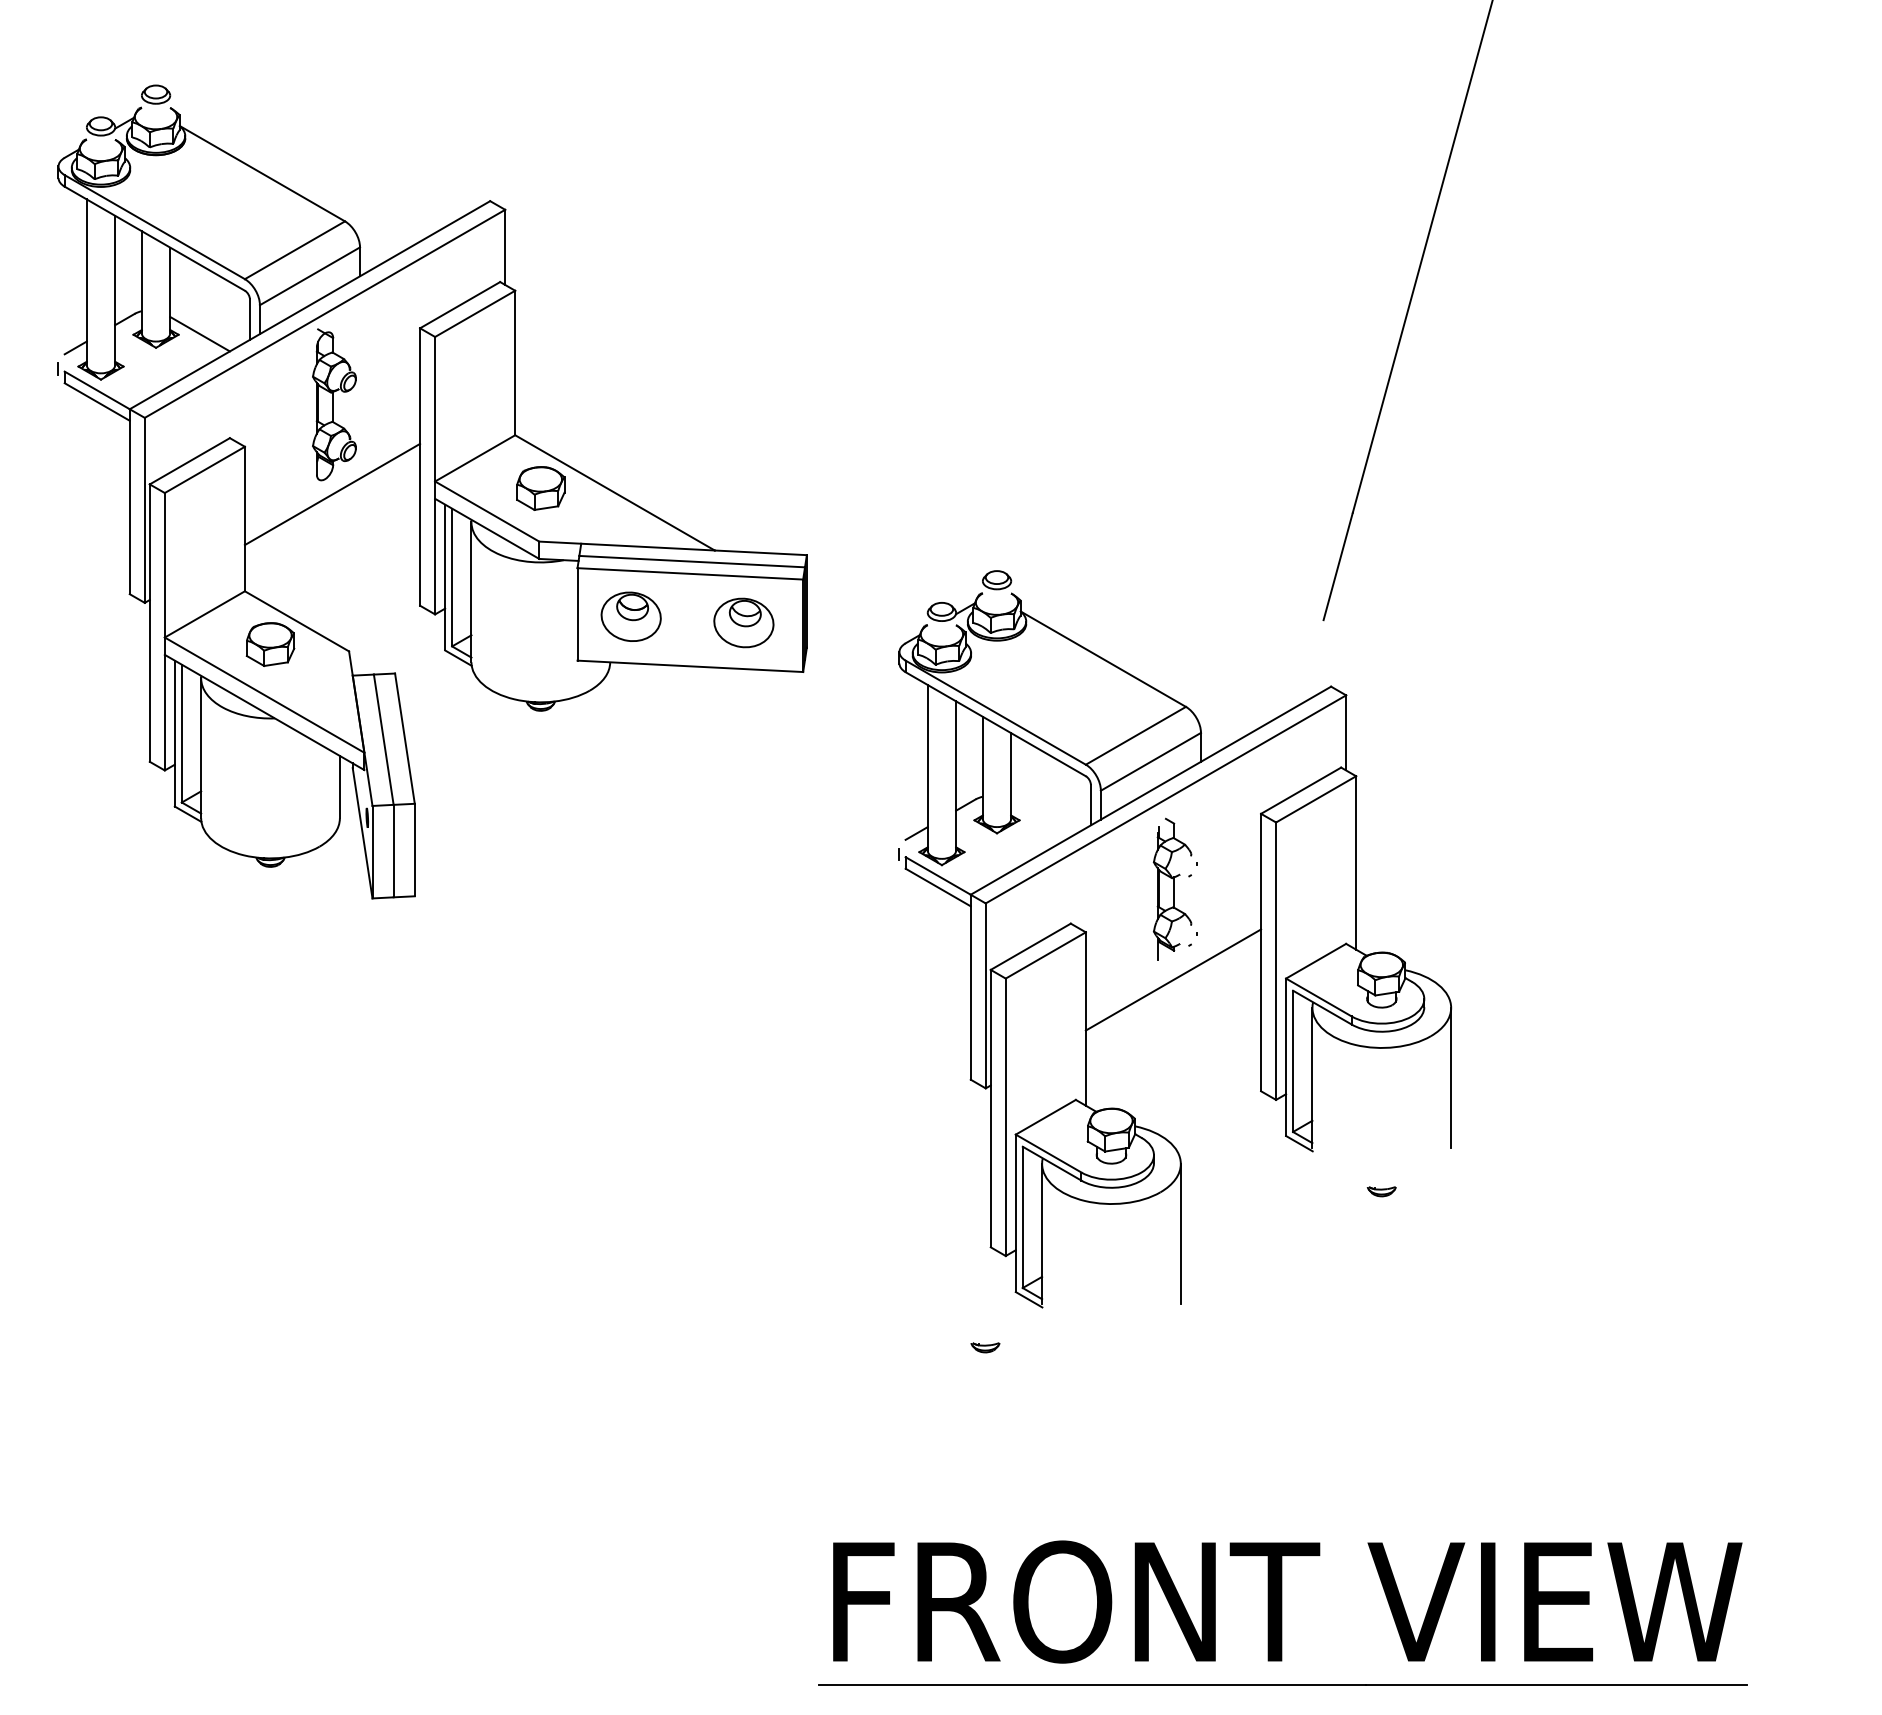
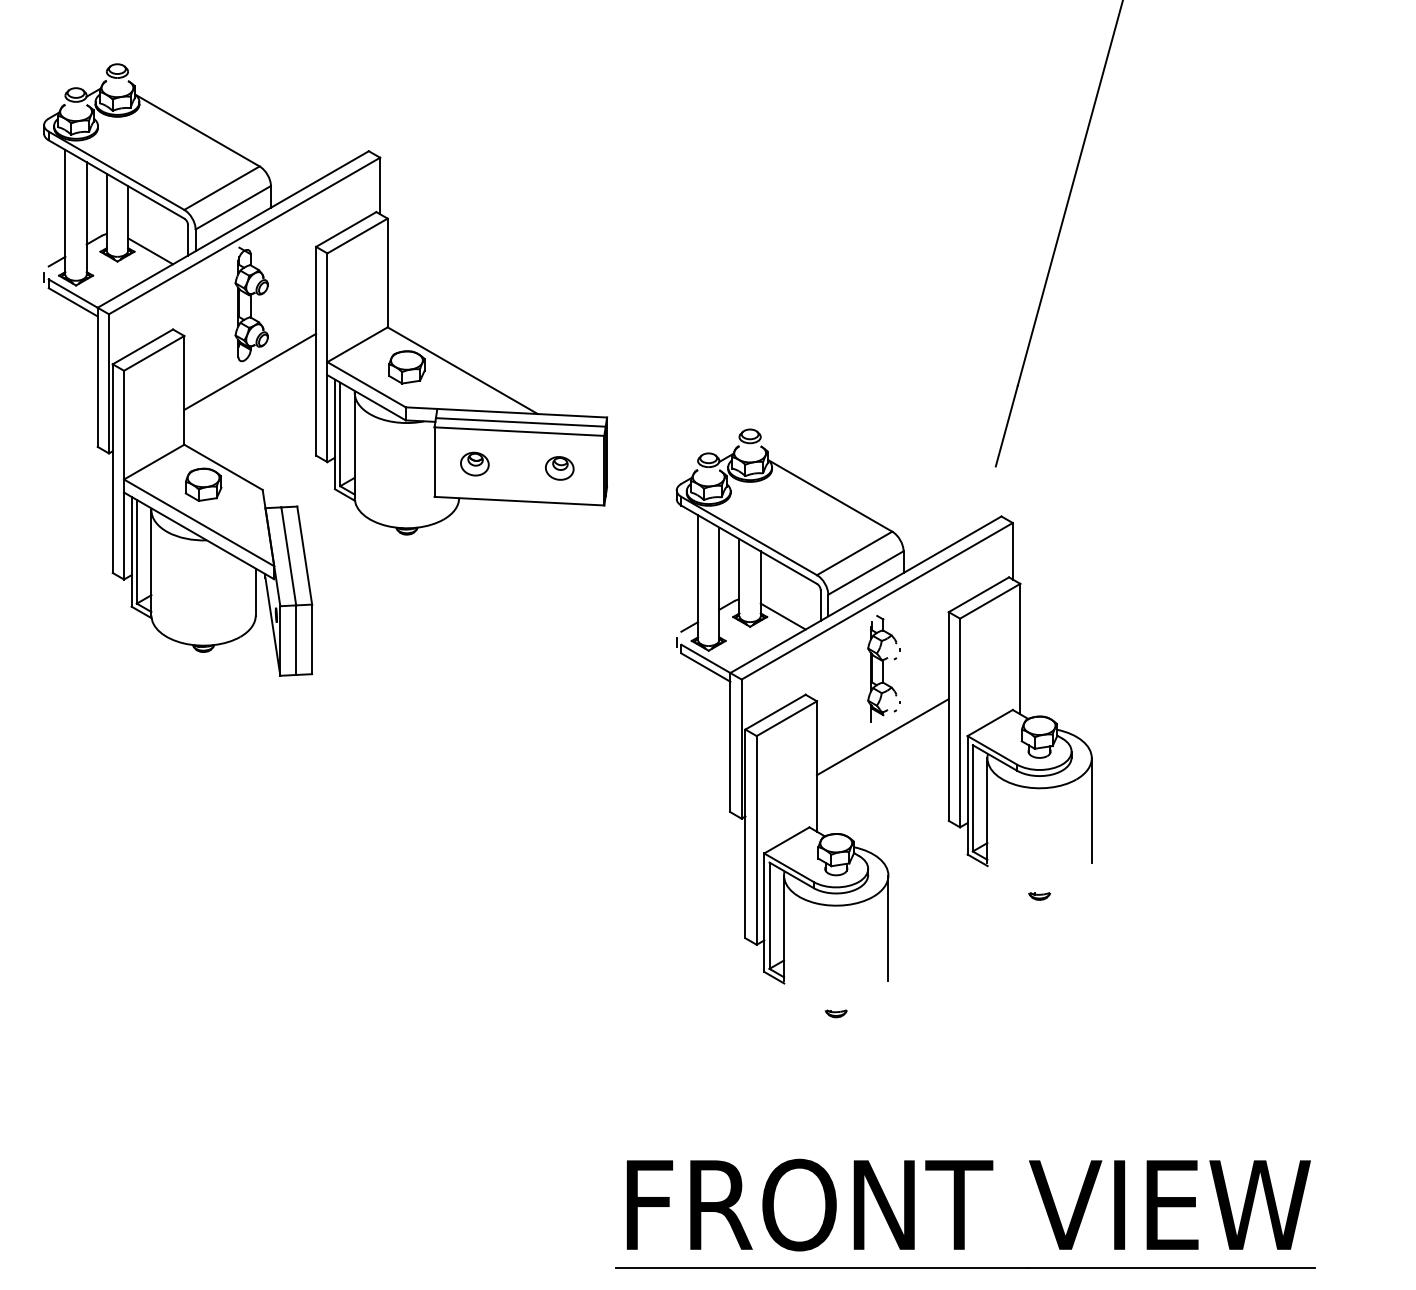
part: (630, 617) -> (474, 464), size x0.62
part: (743, 622) -> (559, 468), size x0.62
line: (1040, 819) -> (782, 616), added
part: (985, 1347) -> (836, 1013), moved

